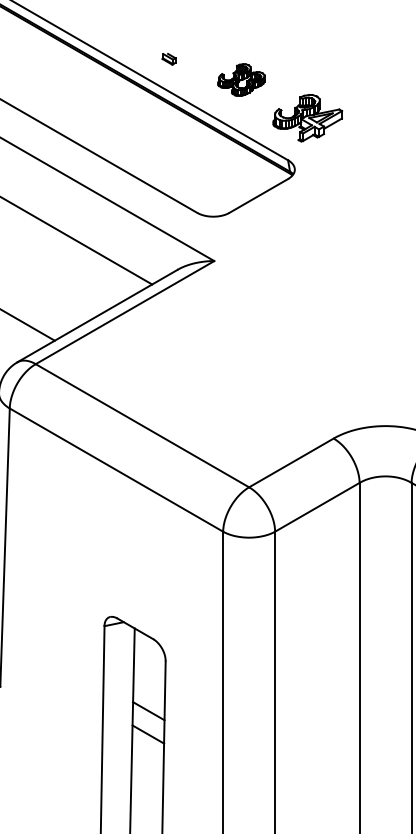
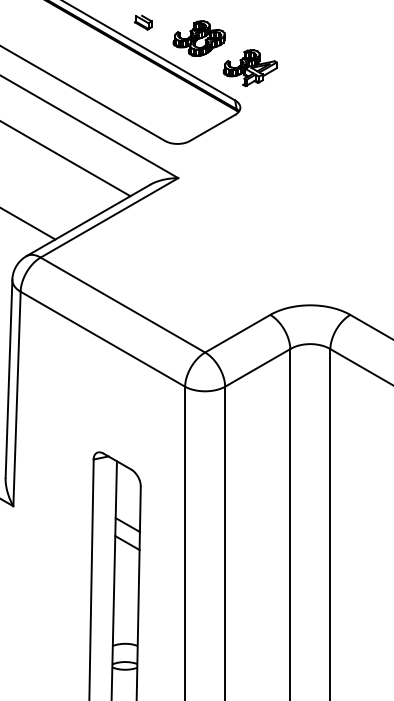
part: (169, 59) -> (143, 22), size x1.67
part: (240, 79) -> (198, 38), size x1.43

